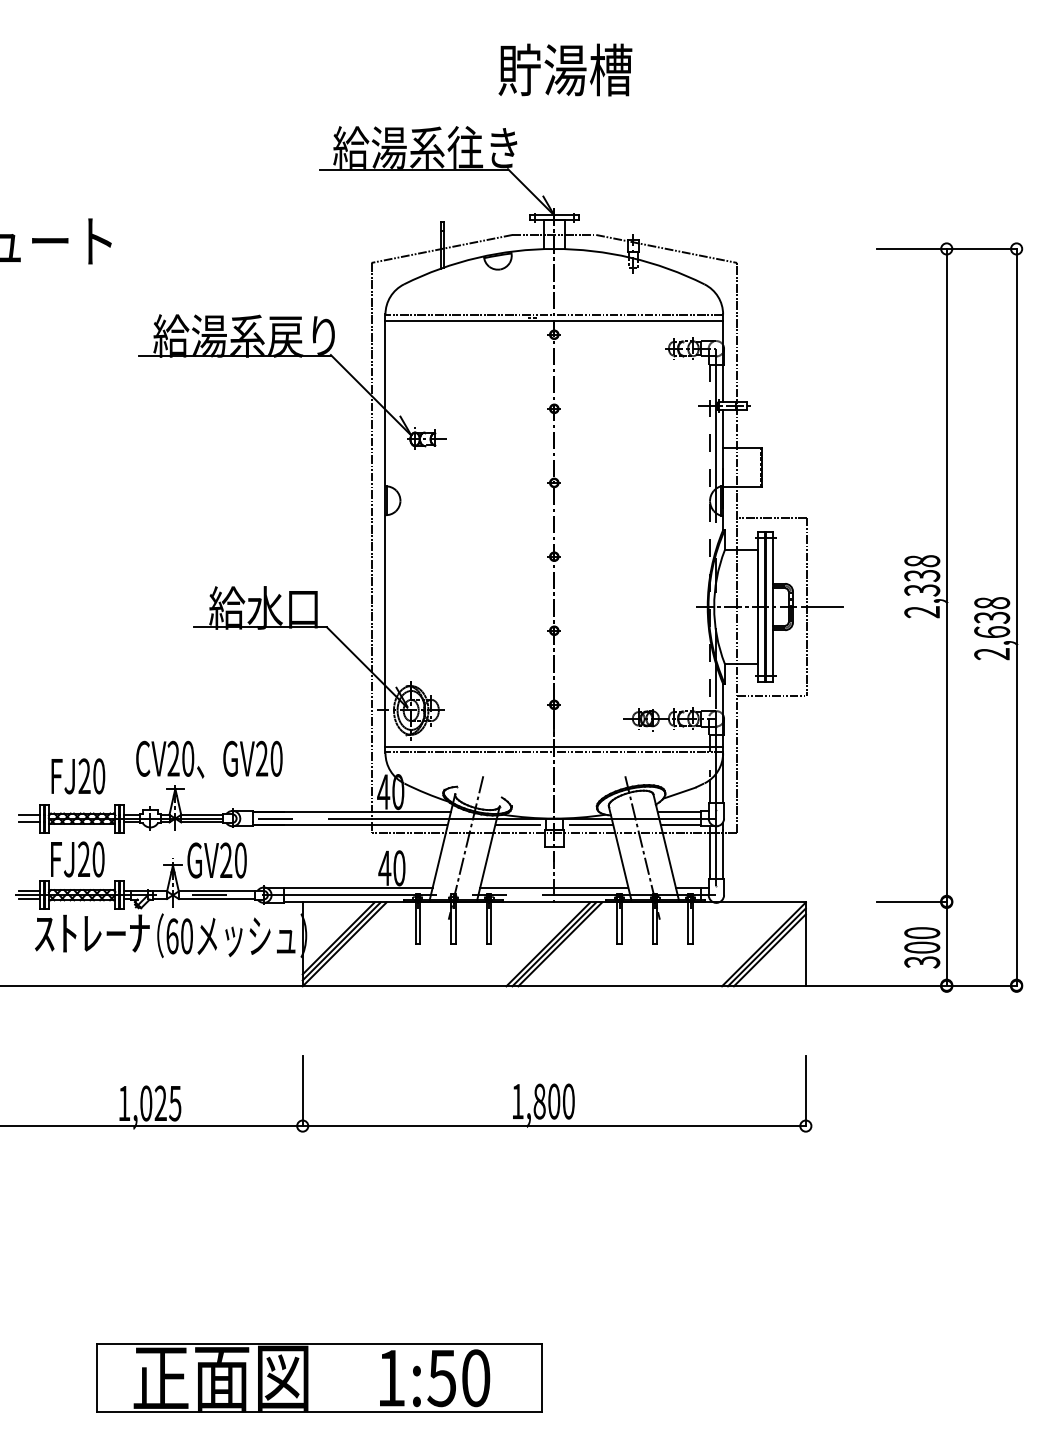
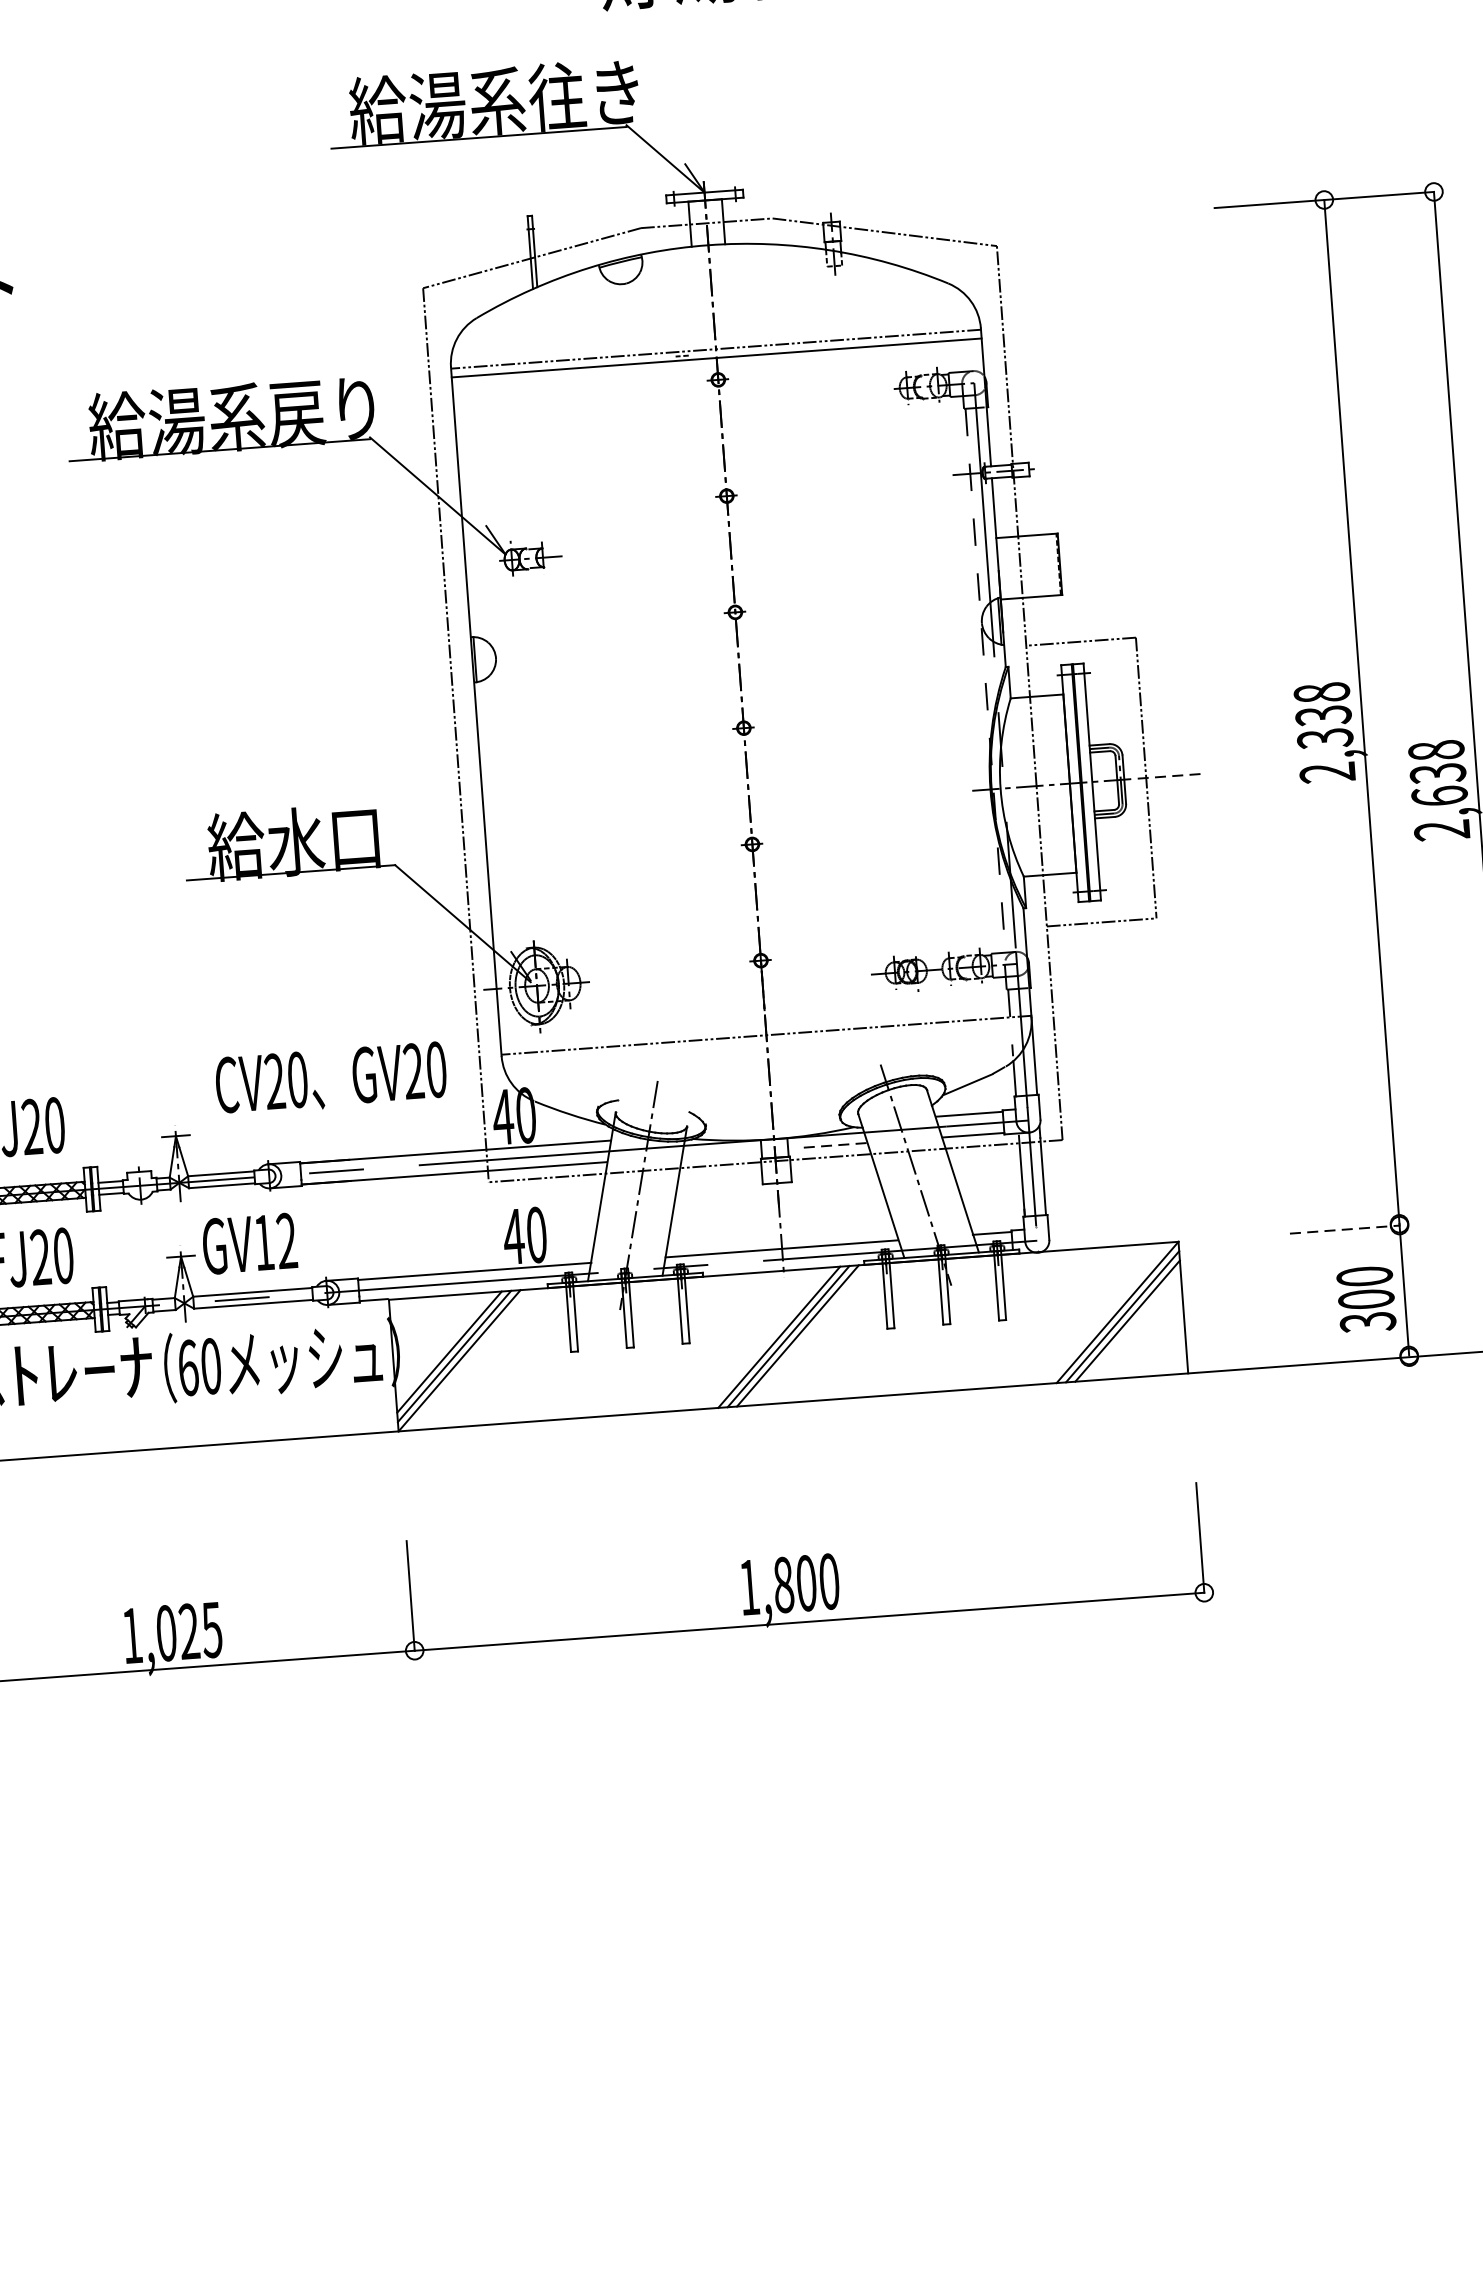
line: (822, 607) -> (1170, 776), solid -> dashed
line: (554, 746) -> (766, 1026), removed
text: (209, 759) -> (331, 1078), moved
line: (517, 825) -> (717, 1154), removed
line: (591, 825) -> (833, 1145), solid -> dashed
text: (233, 860) -> (275, 1241), GV20 -> GV12
line: (911, 902) -> (1344, 1229), solid -> dashed
part: (319, 1377) -> (469, 2043), removed

